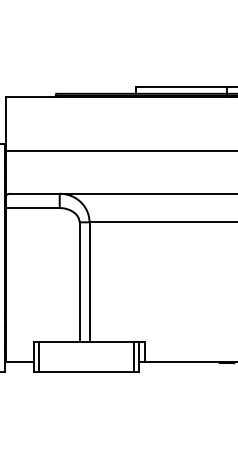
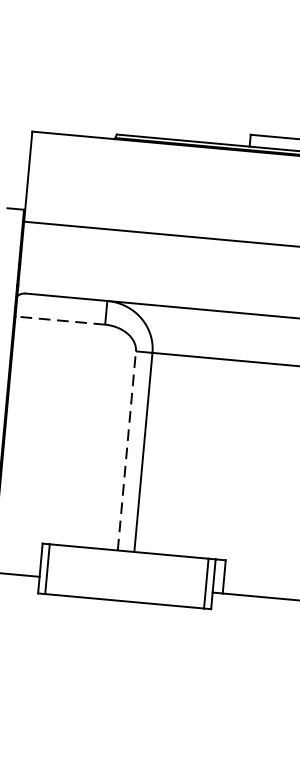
line: (32, 208) -> (59, 321), solid -> dashed
line: (79, 282) -> (126, 451), solid -> dashed

